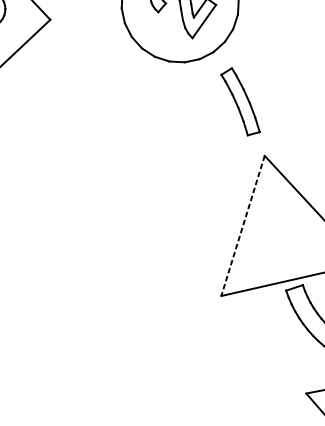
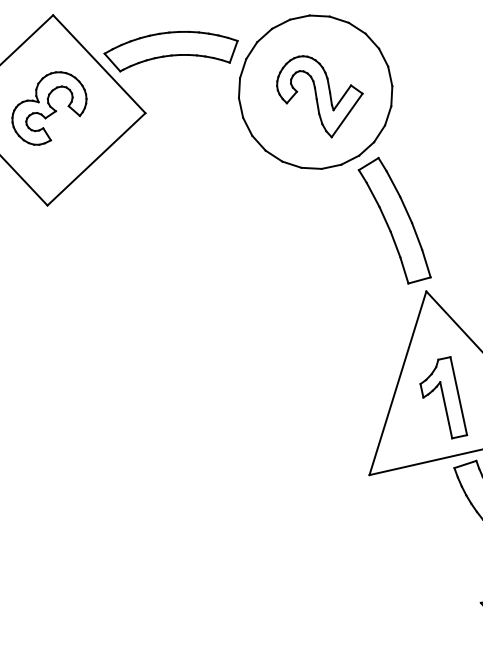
part: (240, 101) -> (394, 220), size x1.43
line: (242, 226) -> (397, 383), dashed -> solid
part: (277, 236) -> (443, 397), added

